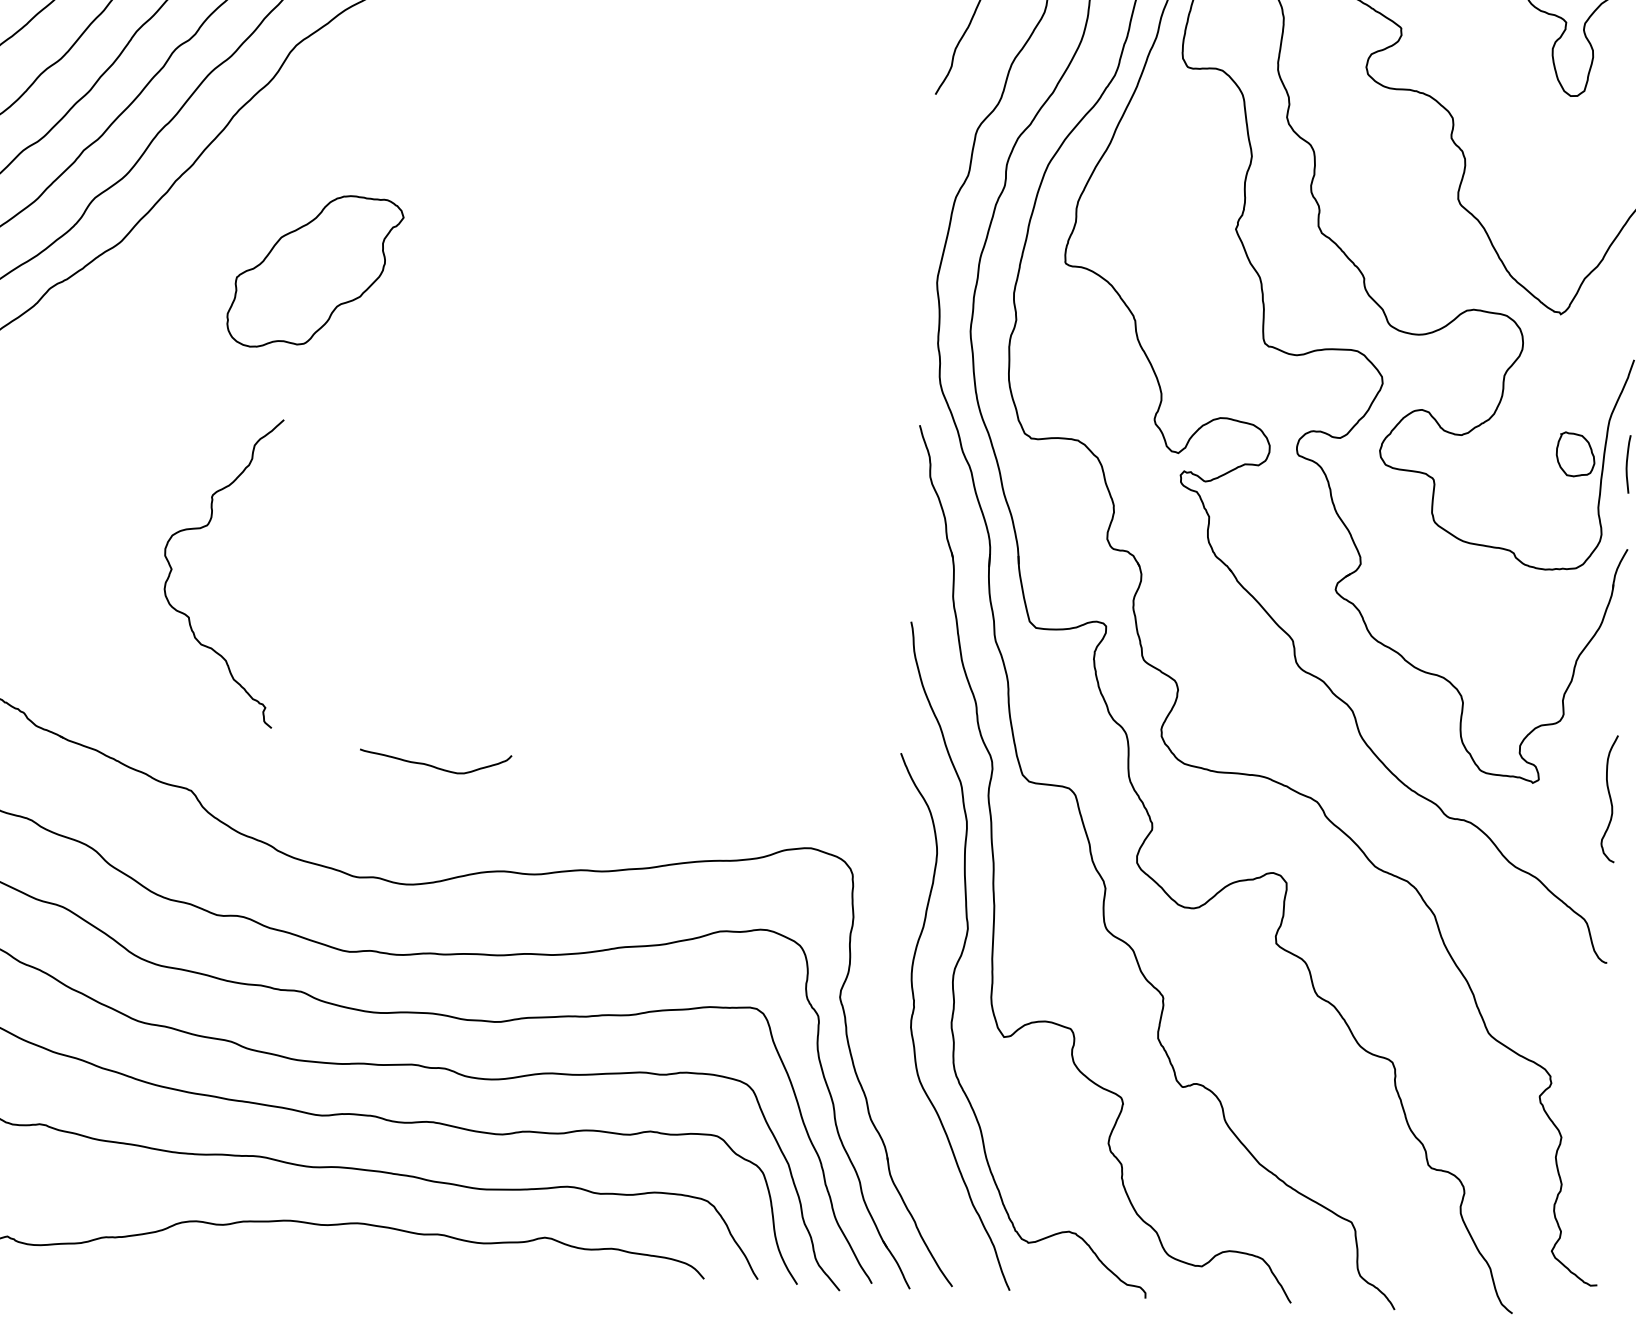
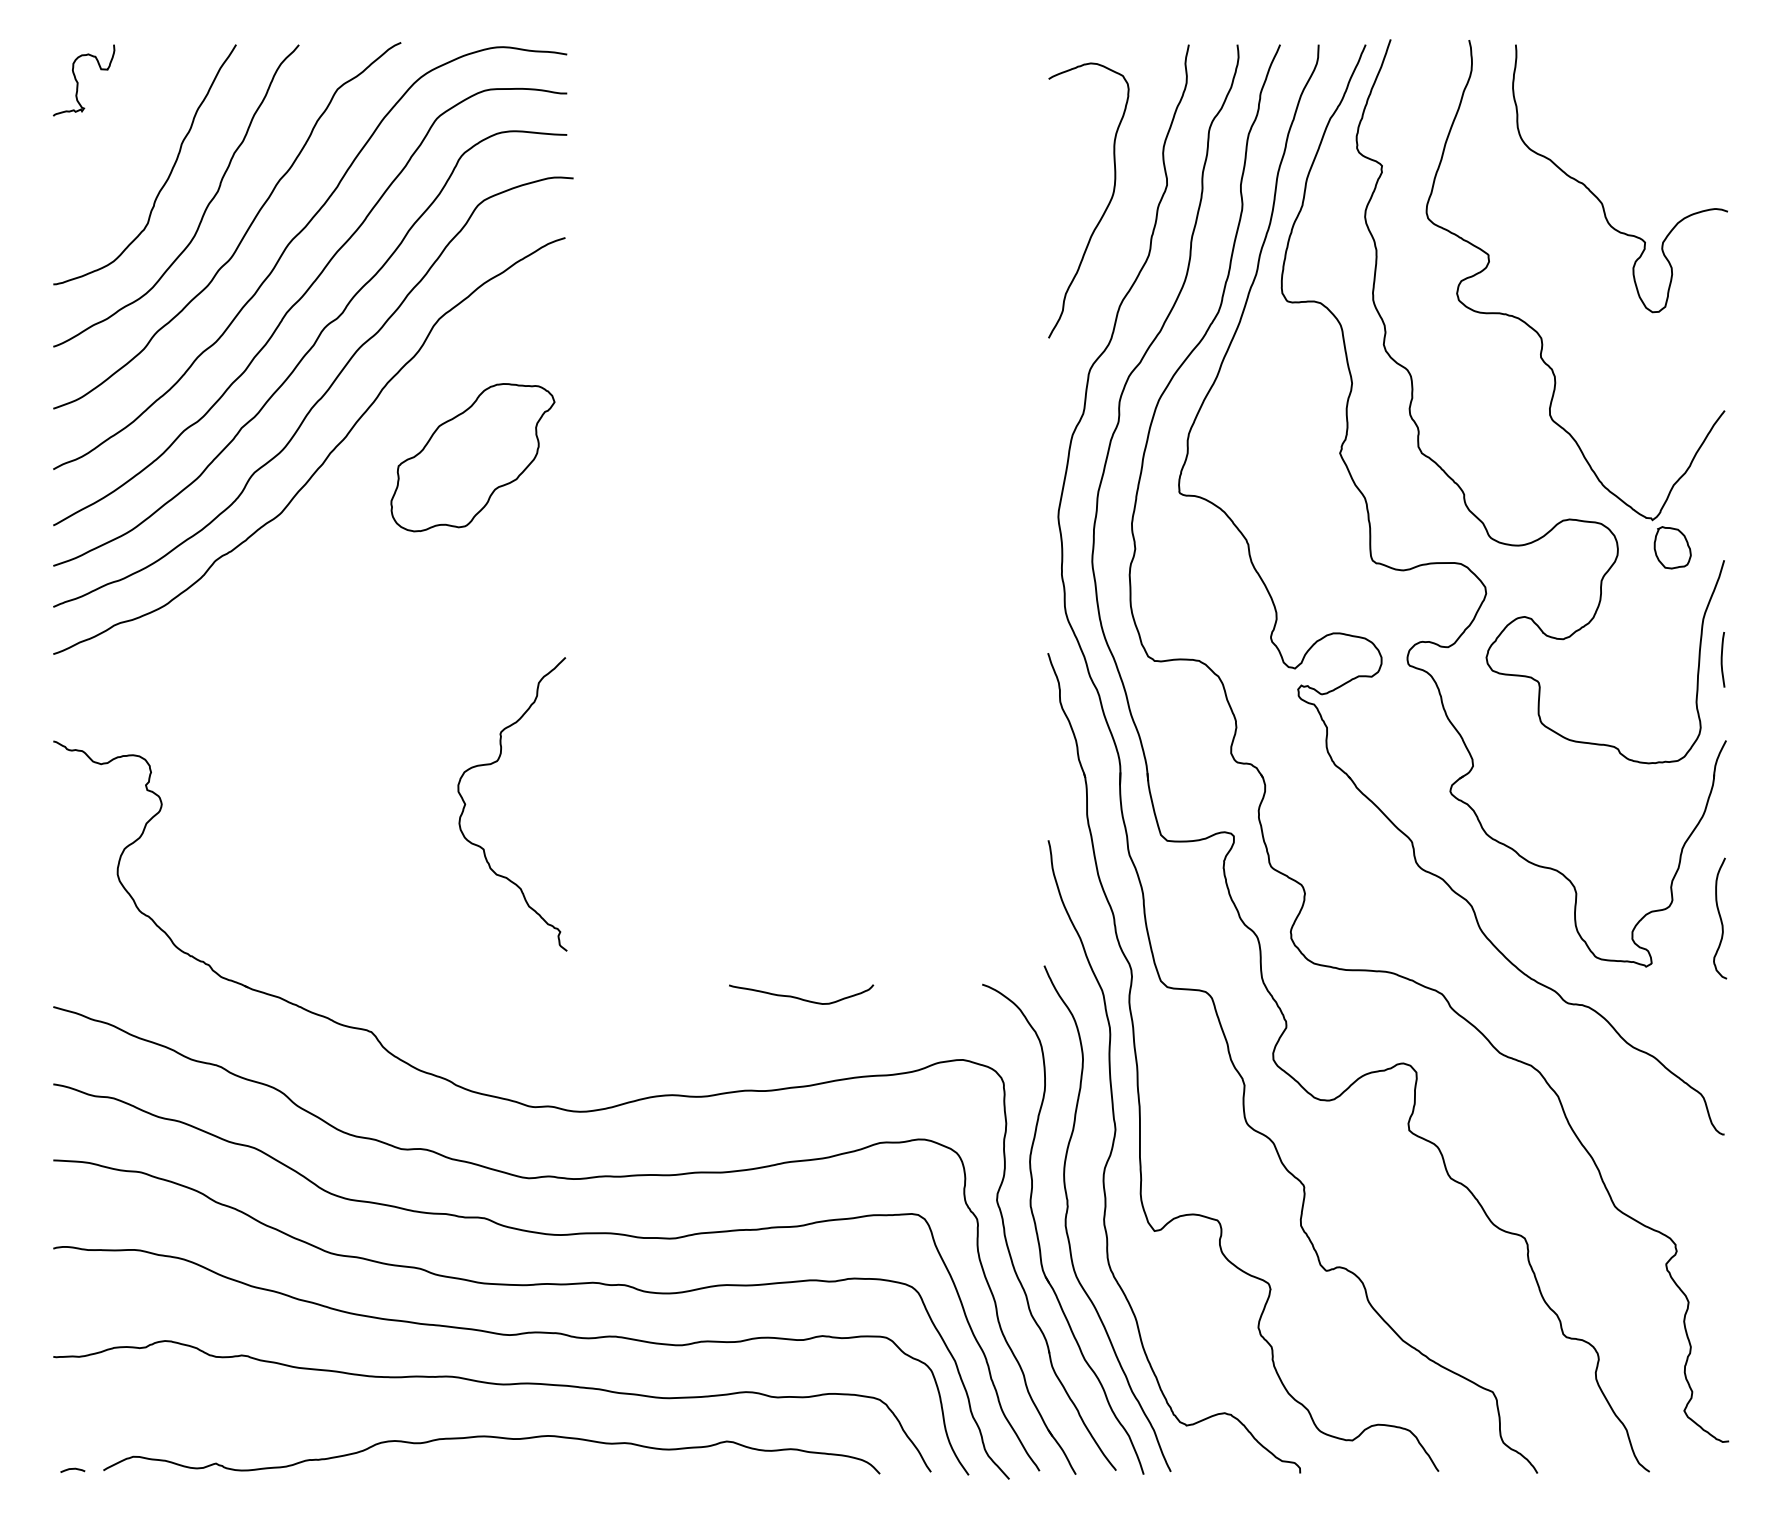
part: (314, 271) -> (472, 457), moved
part: (1575, 454) -> (1672, 547), moved
curve: (202, 528) -> (492, 764), moved
curve: (433, 765) -> (799, 997), moved
curve: (1610, 798) -> (1720, 918), moved
part: (882, 1035) -> (1038, 1234), added

